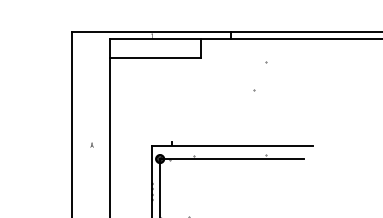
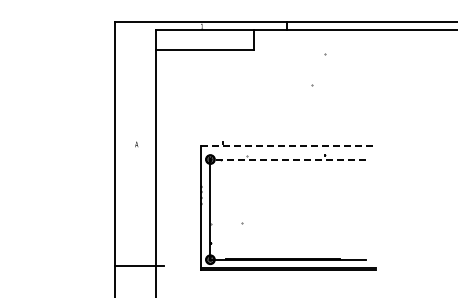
line: (232, 146) -> (288, 145), solid -> dashed
line: (231, 159) -> (287, 159), solid -> dashed

